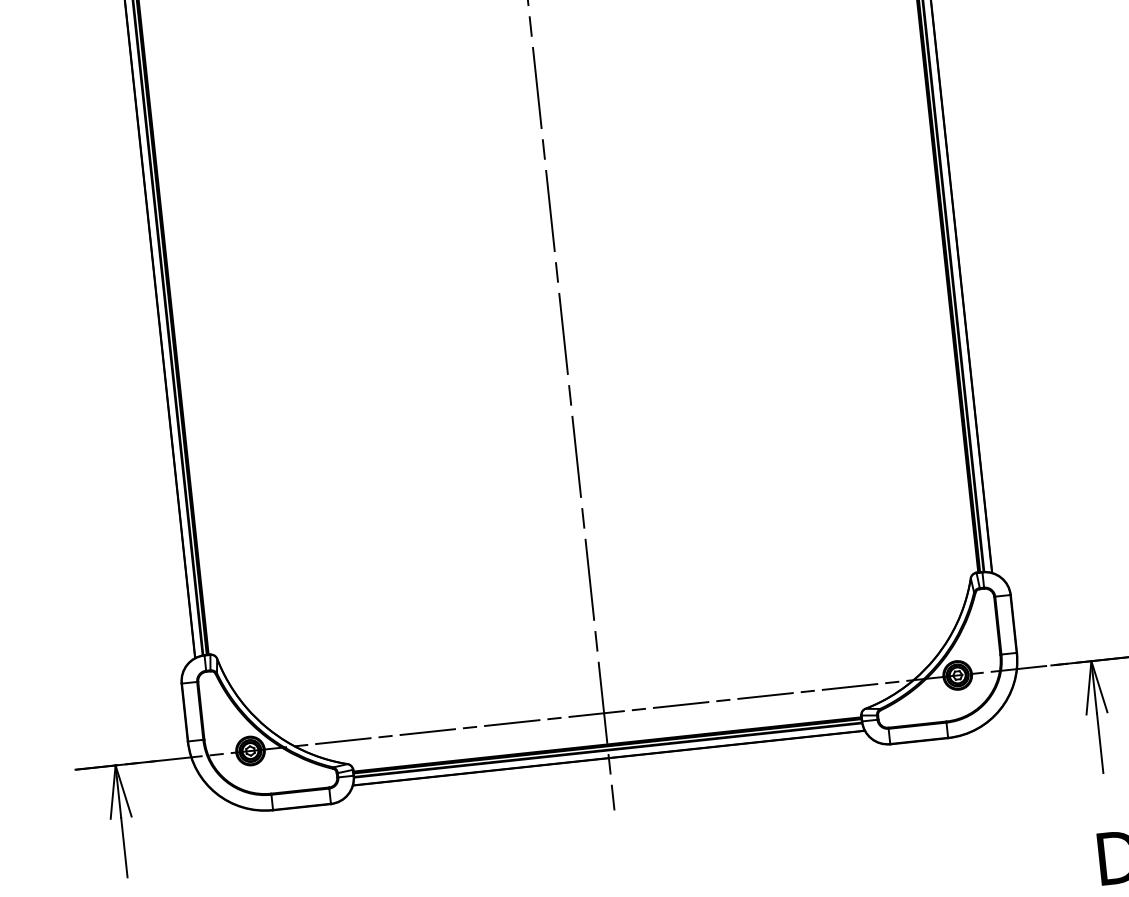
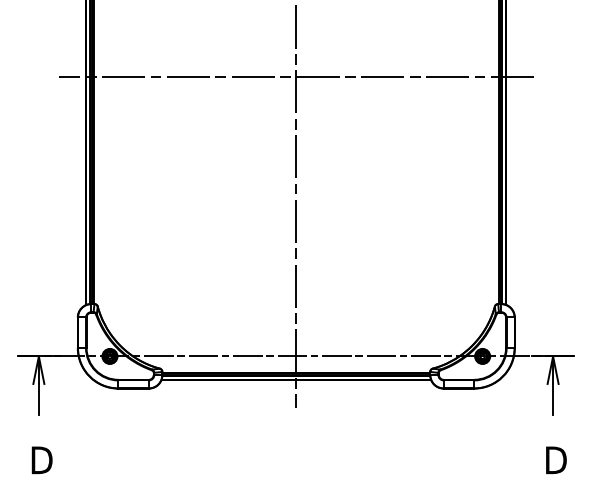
line: (545, 182) -> (295, 76), added

